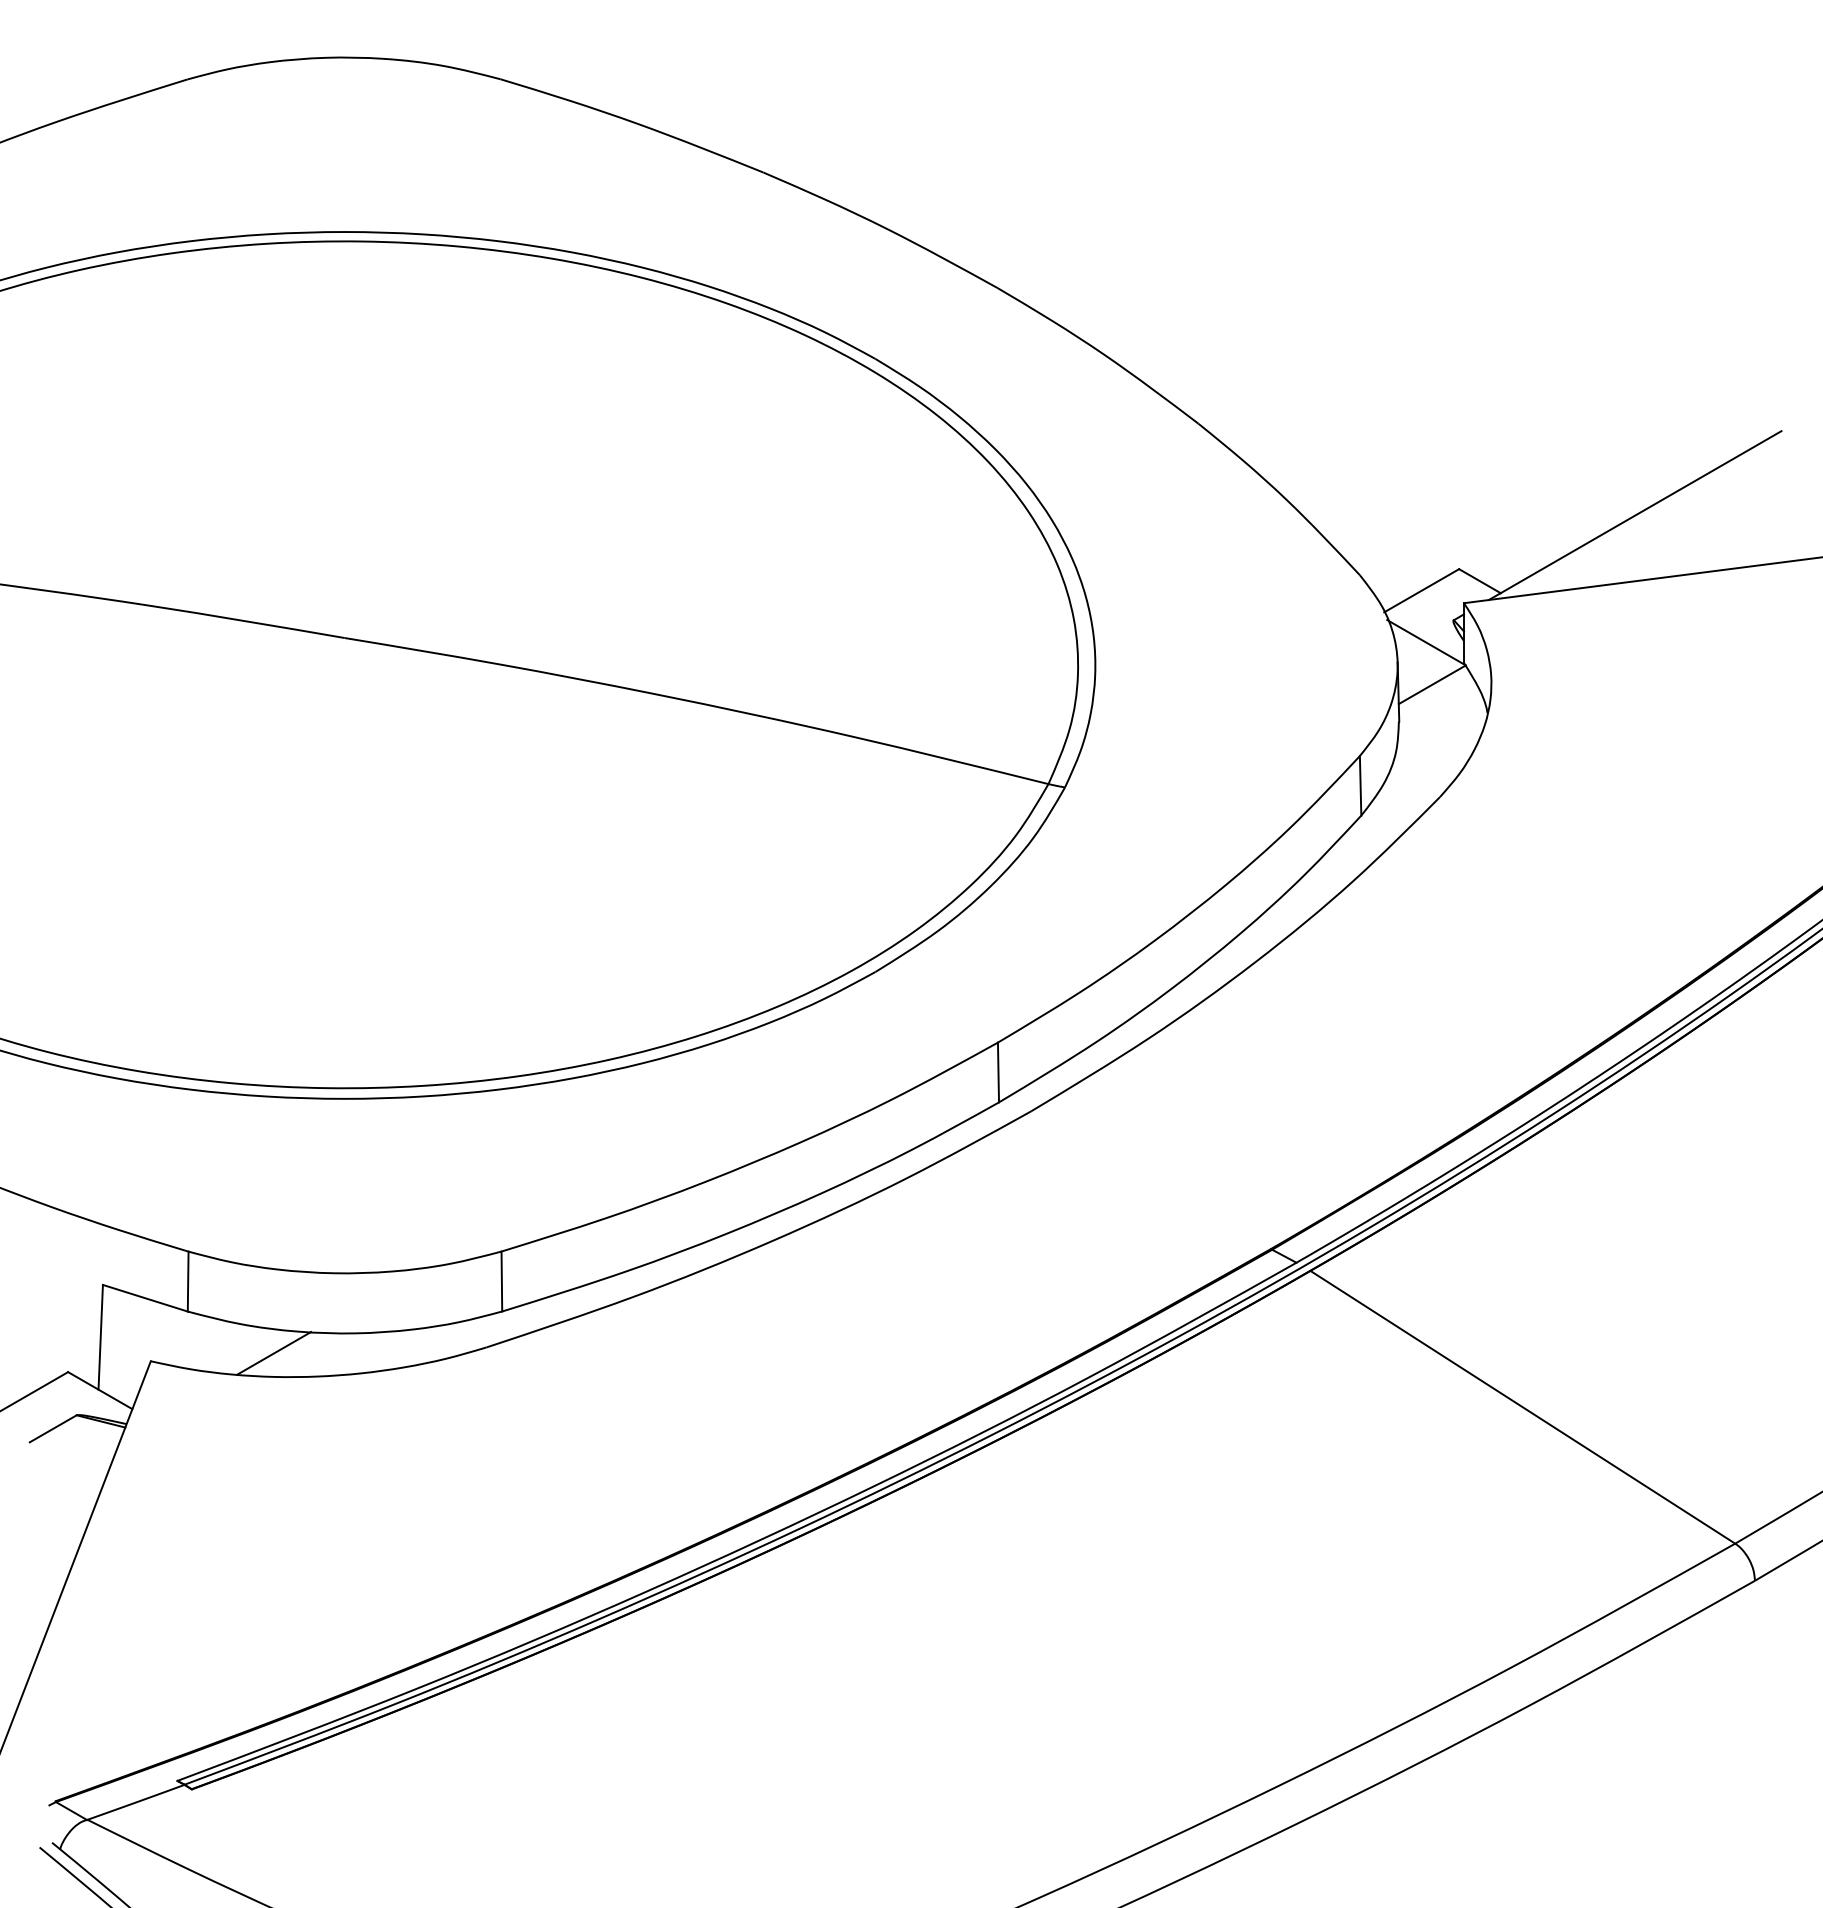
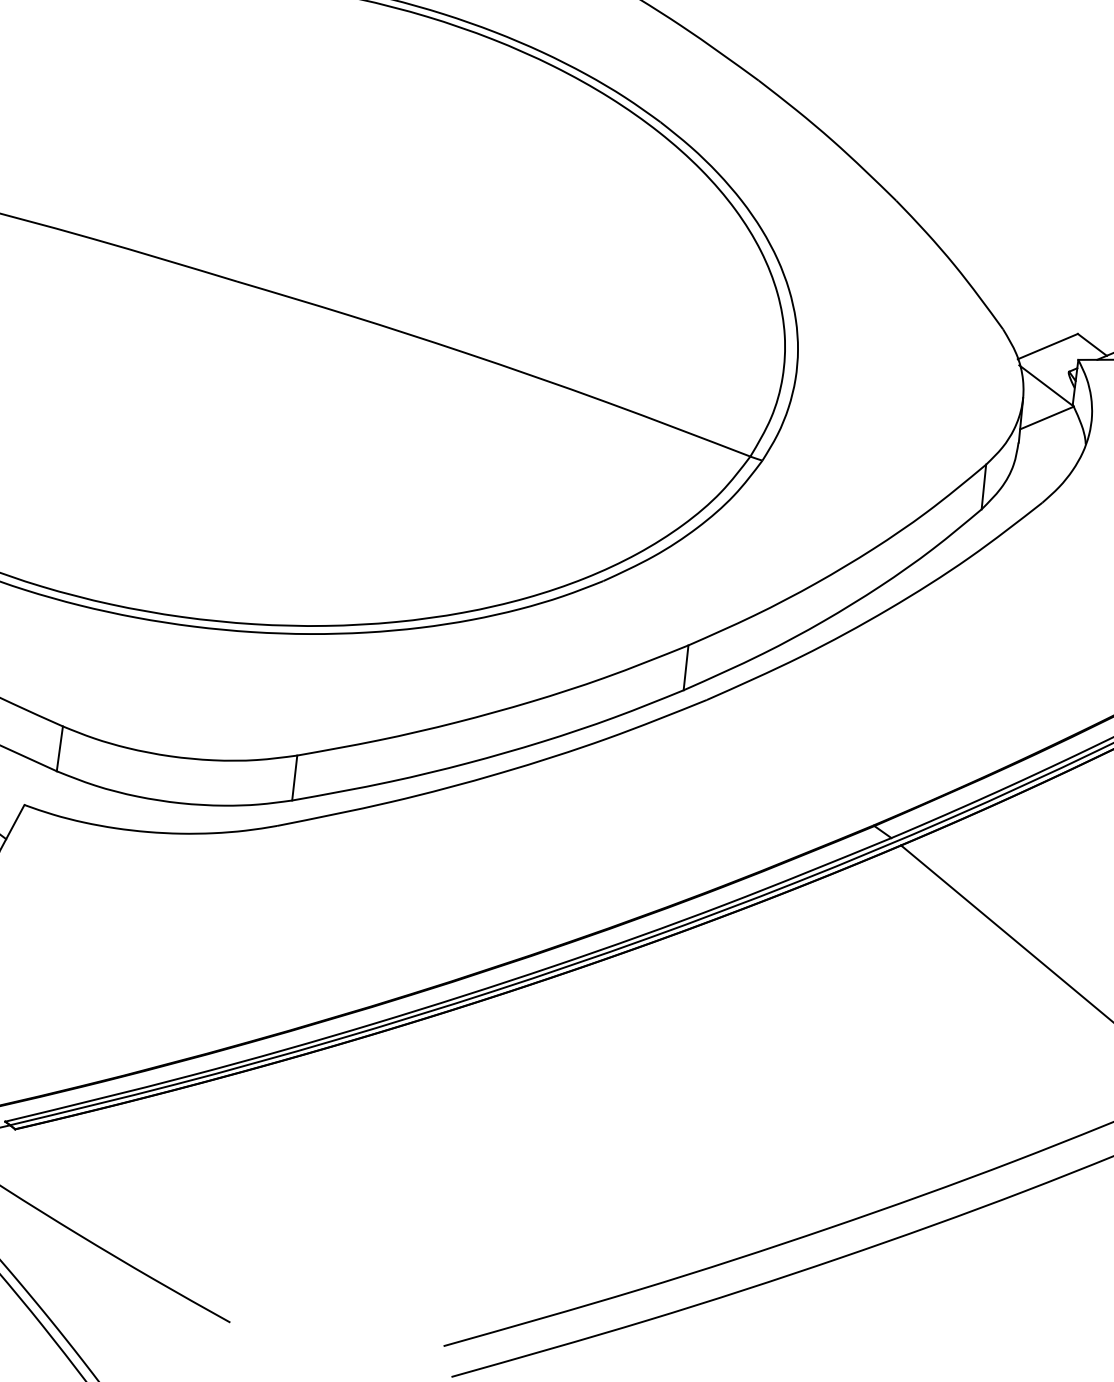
line: (274, 1353) -> (117, 810), removed

